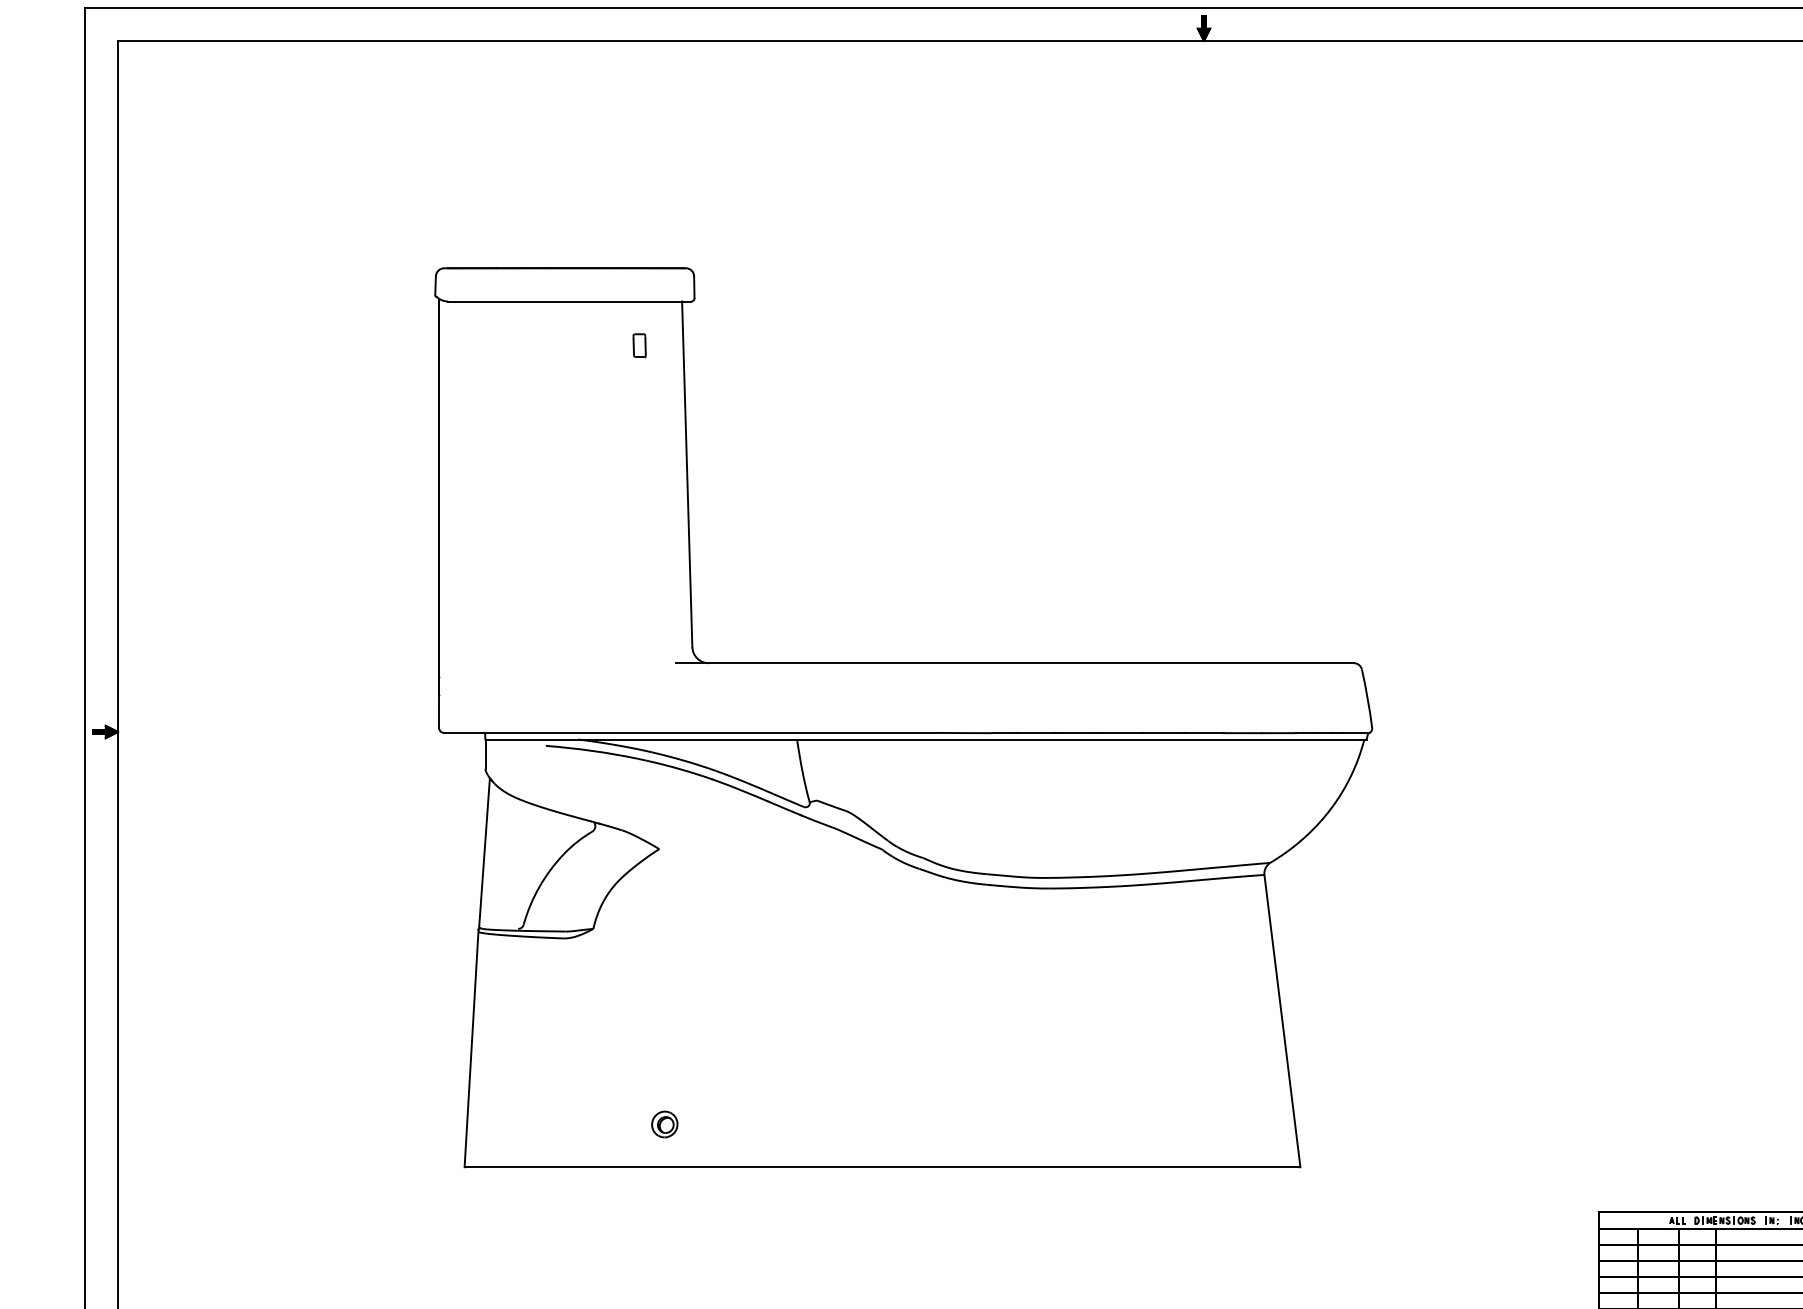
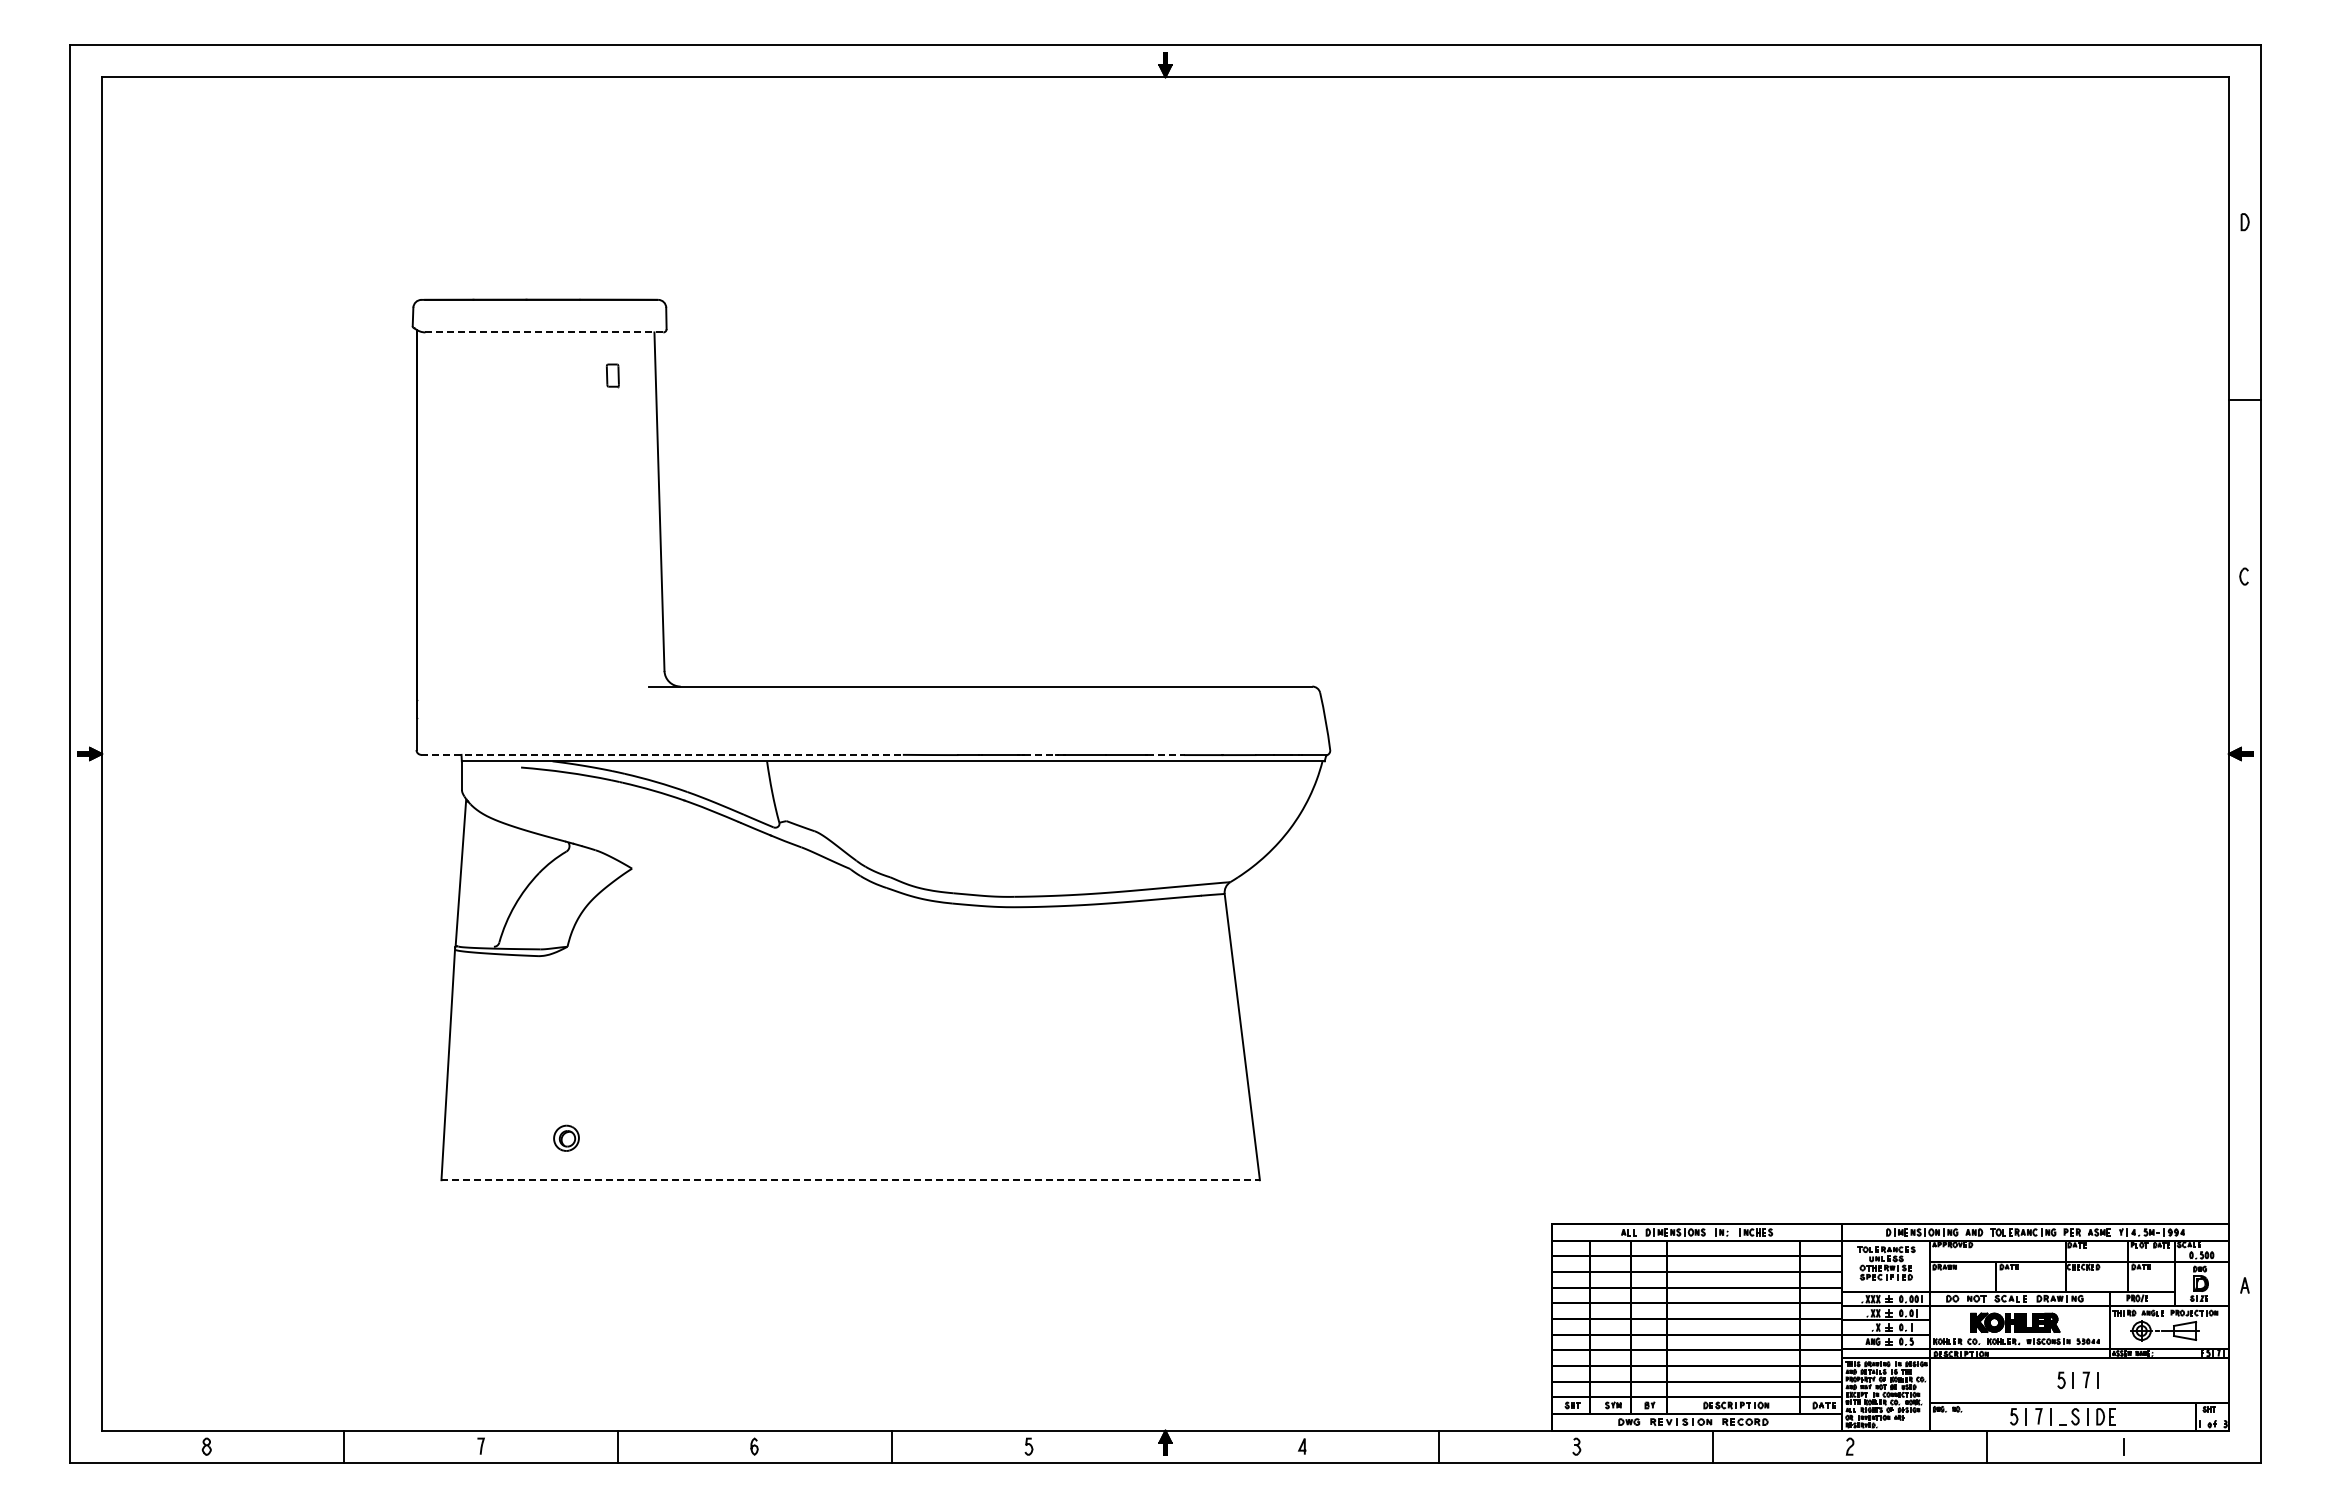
line: (569, 301) -> (544, 332), solid -> dashed
line: (690, 732) -> (662, 754), solid -> dashed
line: (1076, 733) -> (1040, 755), solid -> dashed
line: (1205, 733) -> (1166, 755), solid -> dashed
part: (664, 1123) -> (566, 1137), moved
line: (883, 1167) -> (851, 1180), solid -> dashed

